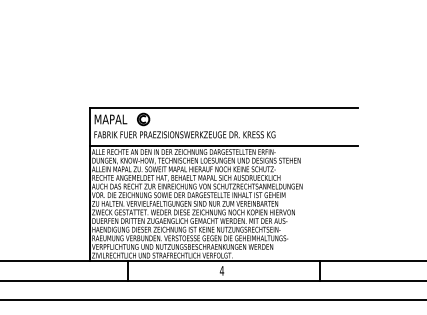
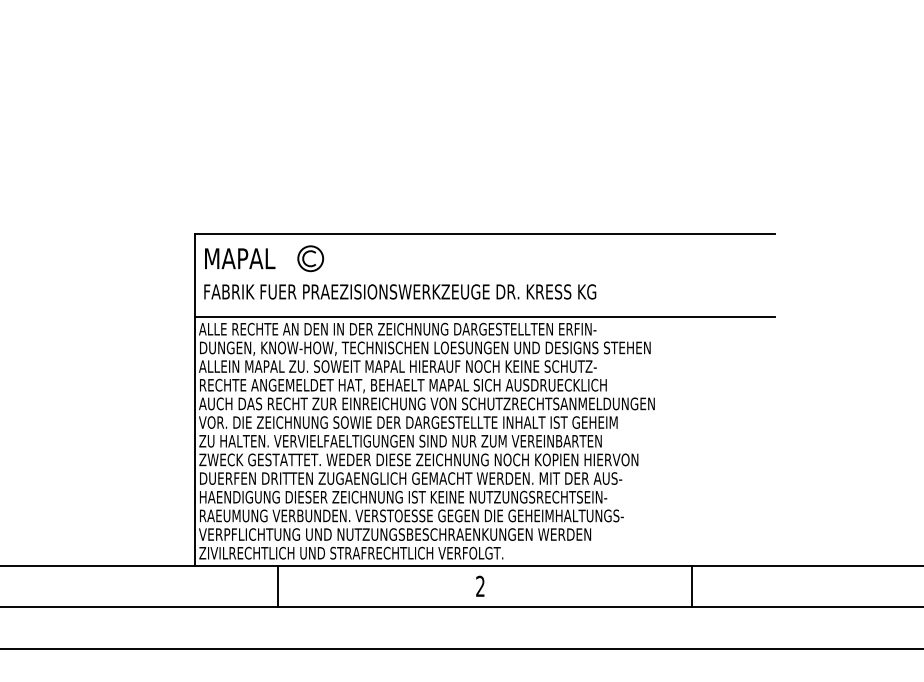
text: (221, 270) -> (479, 585), 4 -> 2

